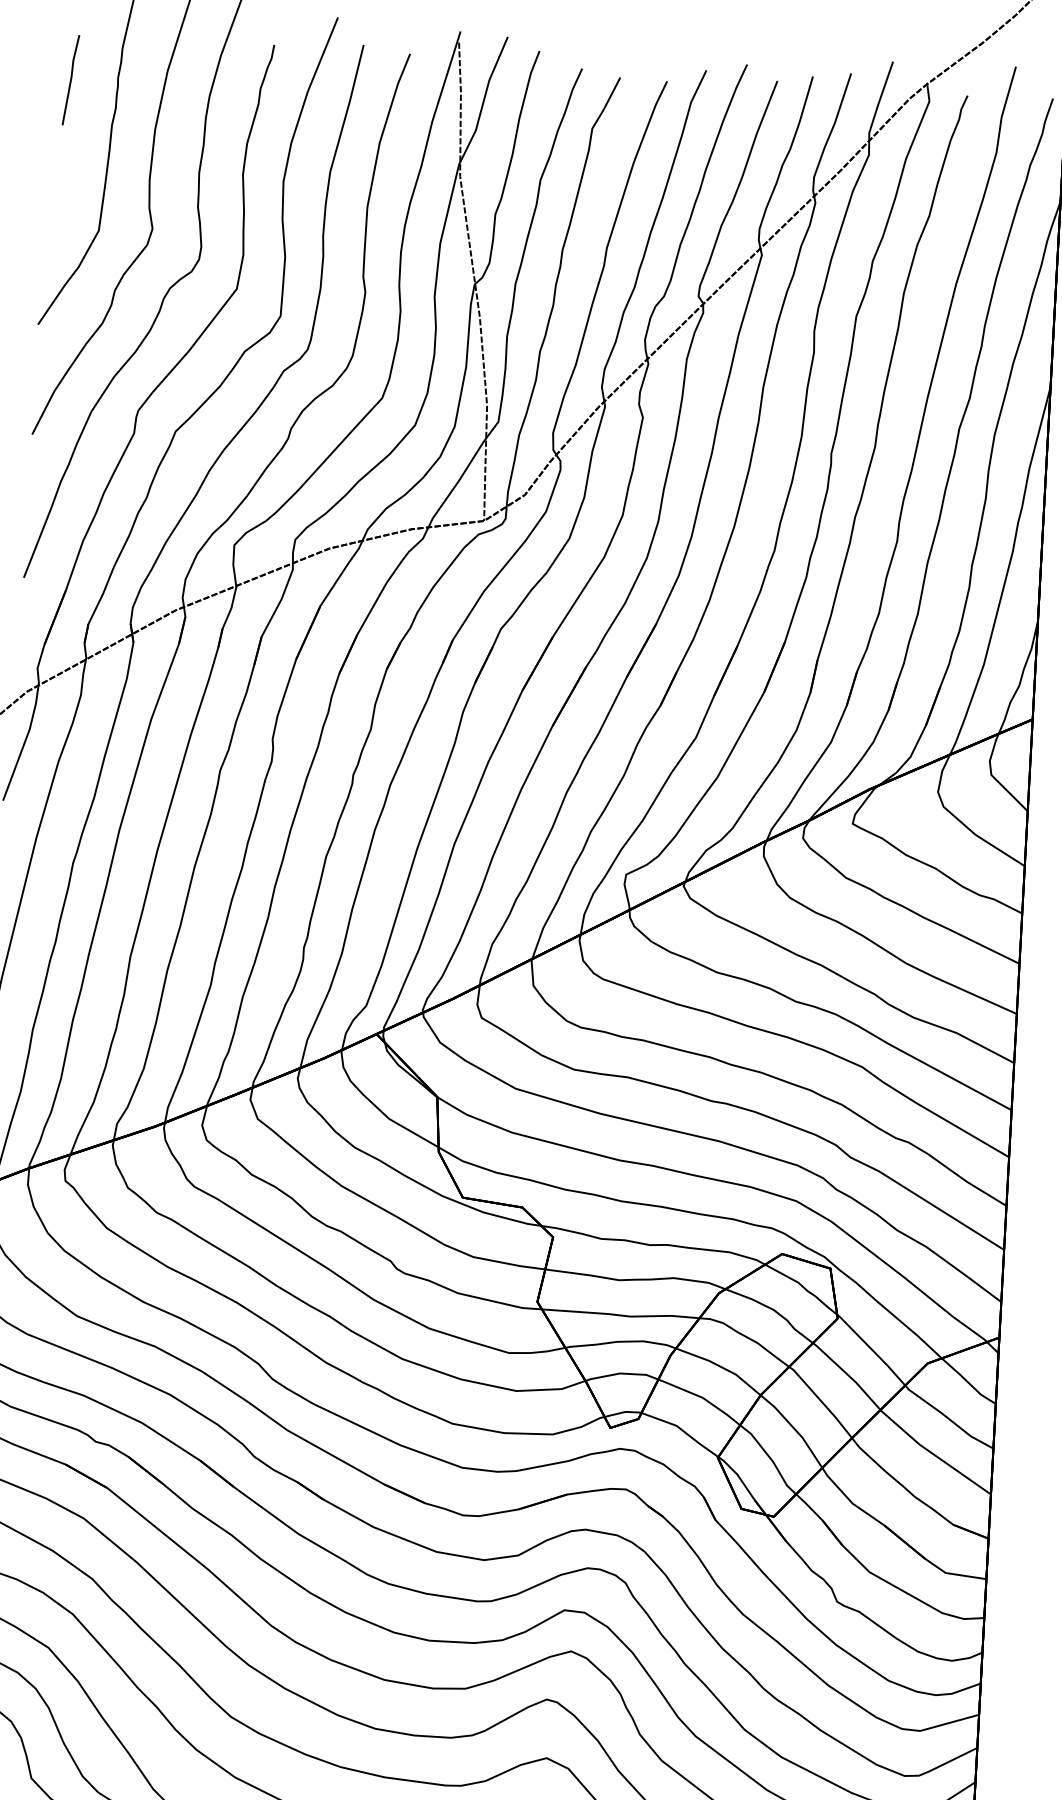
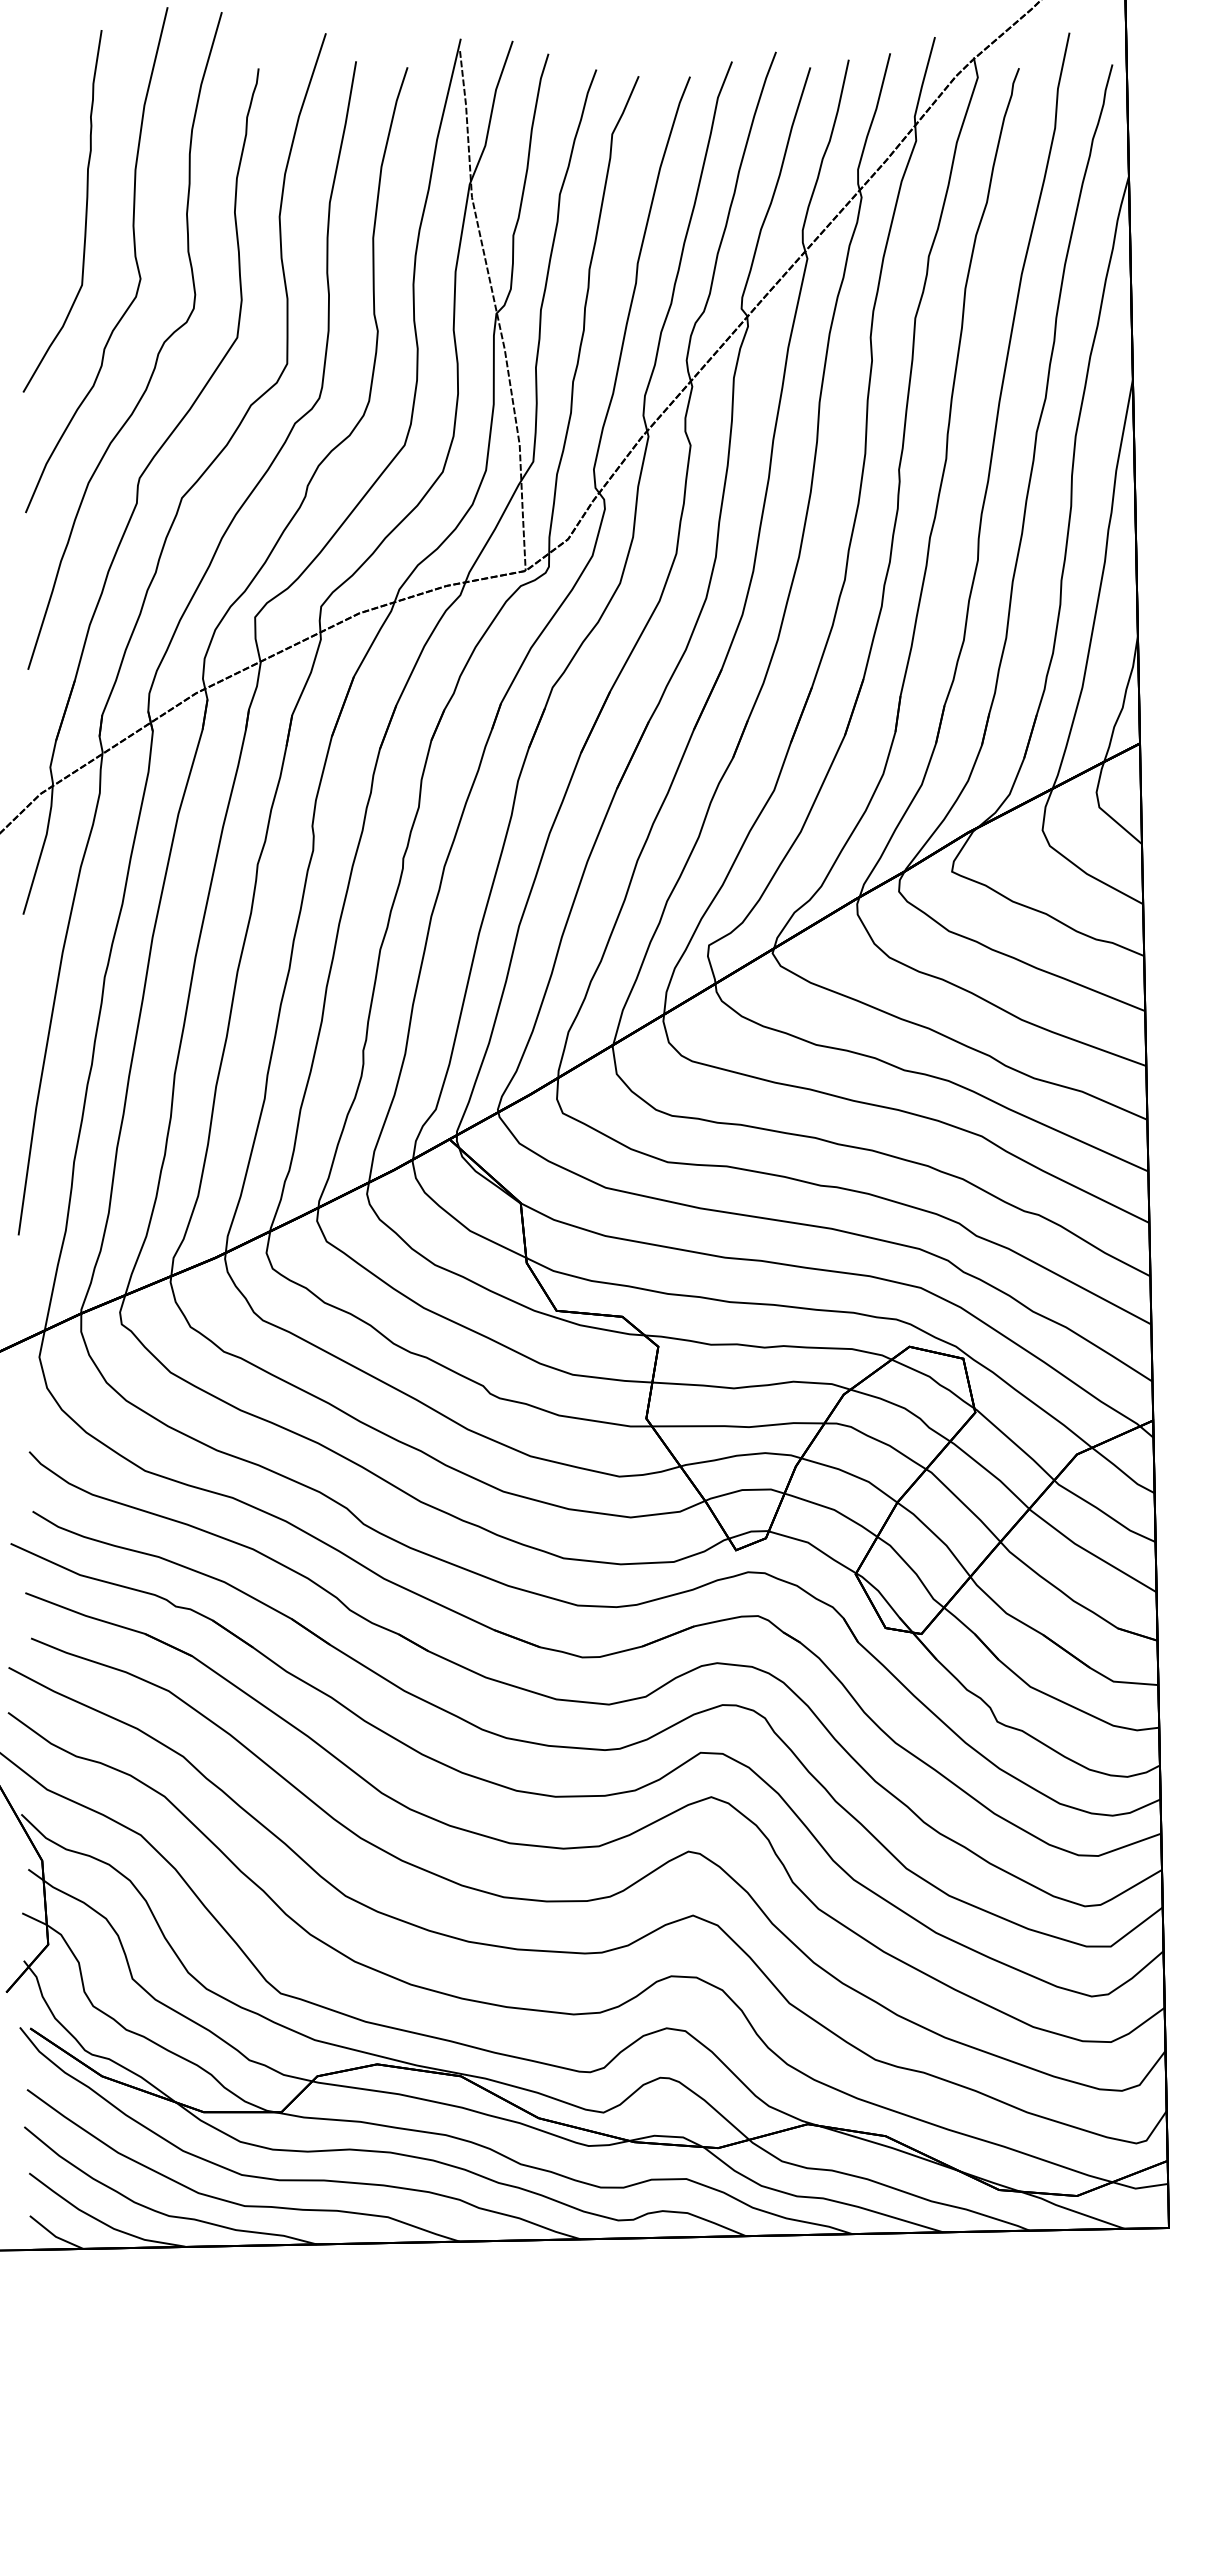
line: (70, 80) -> (39, 123), removed

